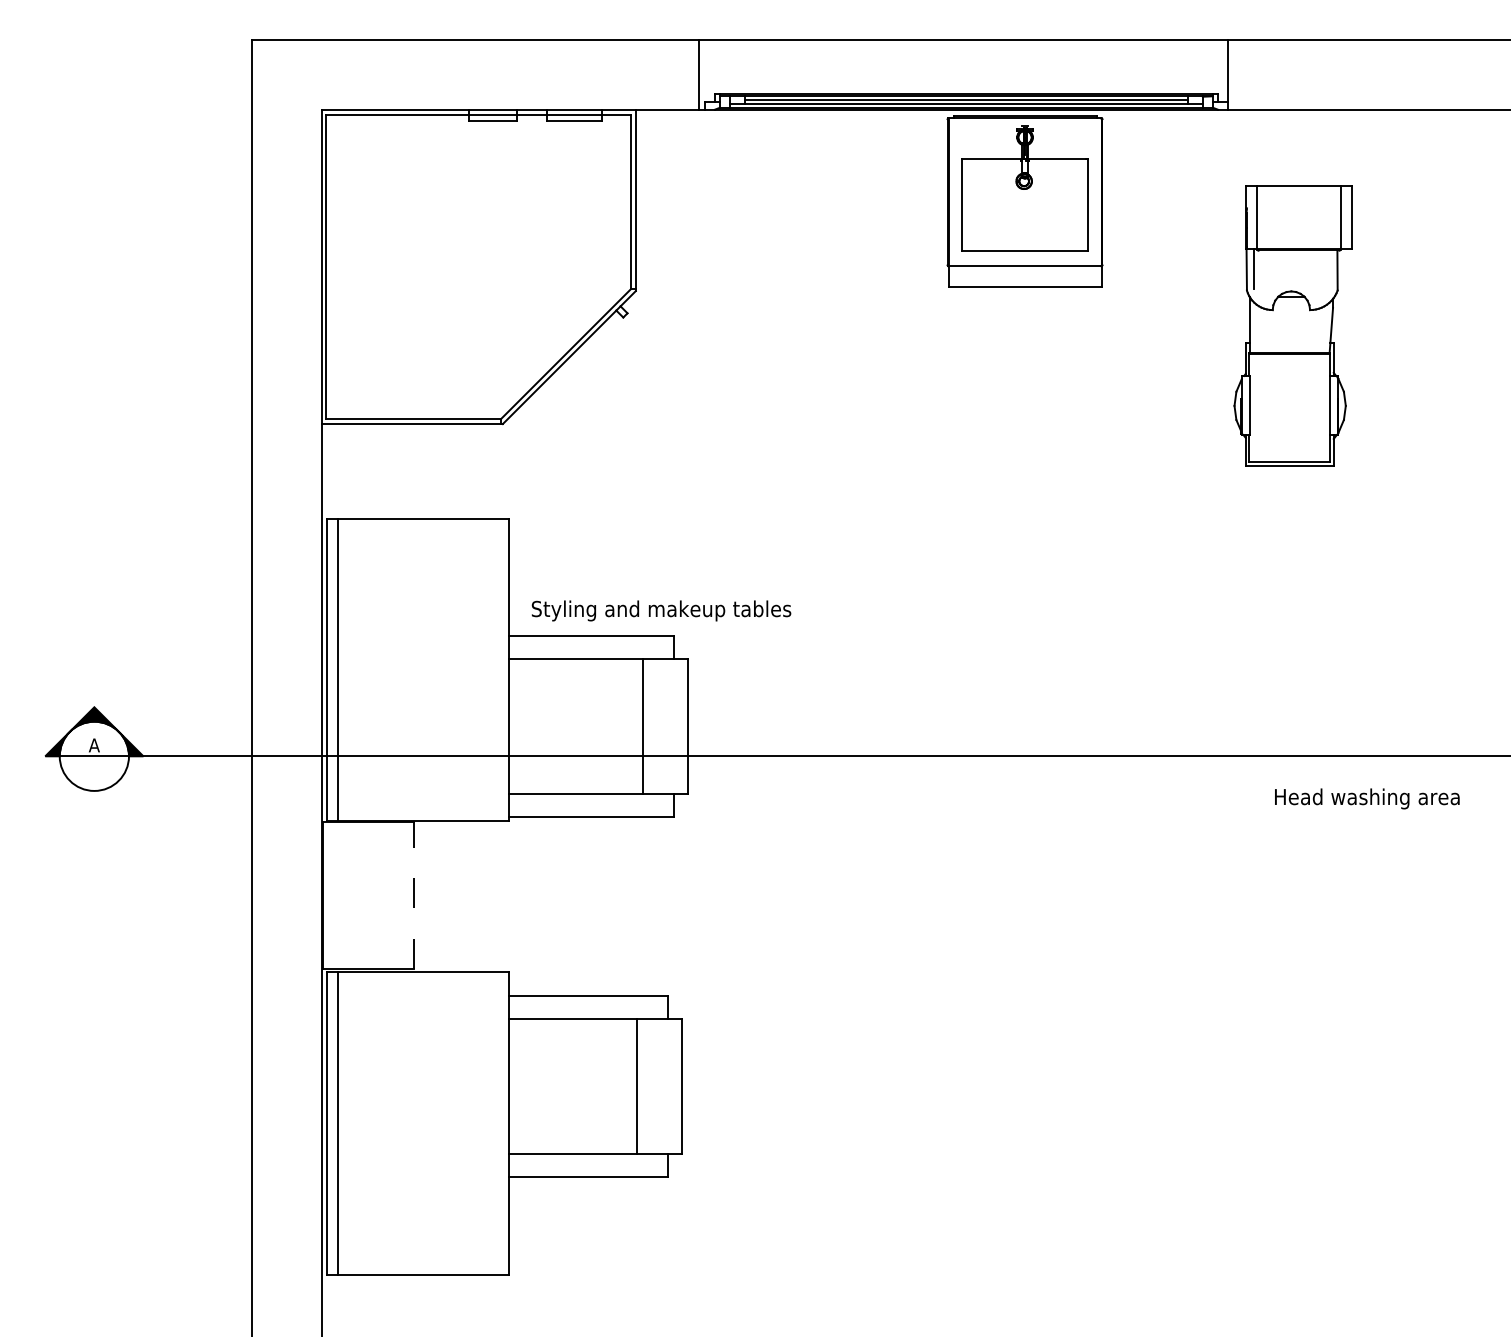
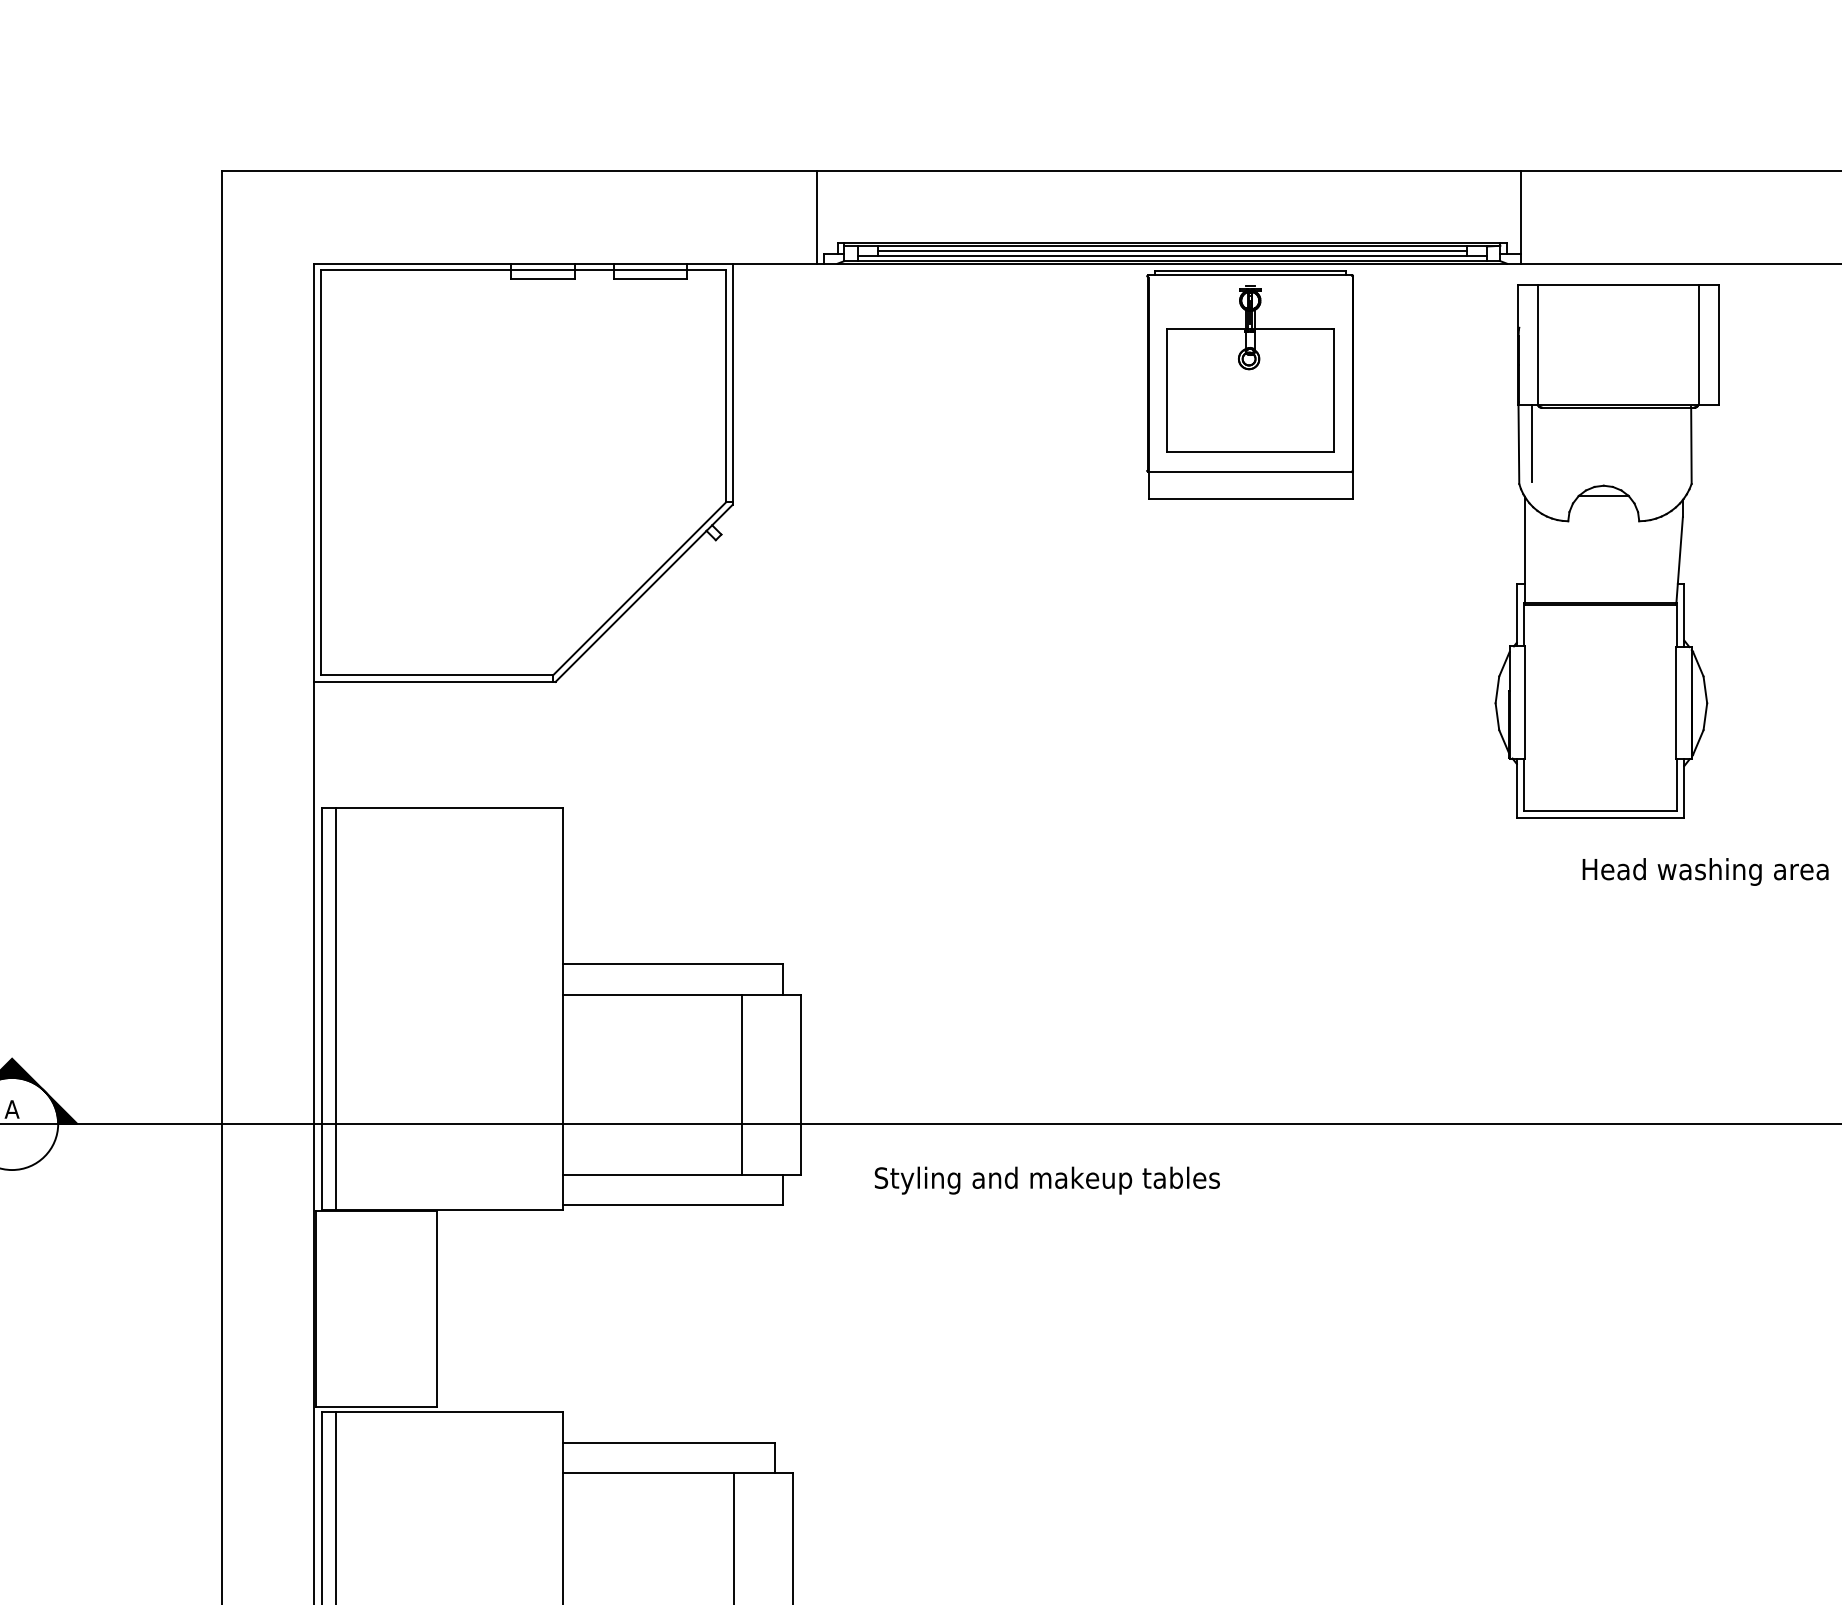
part: (1292, 325) -> (1606, 550), size x1.43
text: (661, 610) -> (1047, 1180), moved
text: (1367, 798) -> (1705, 871), moved
line: (413, 894) -> (436, 1307), dashed -> solid

